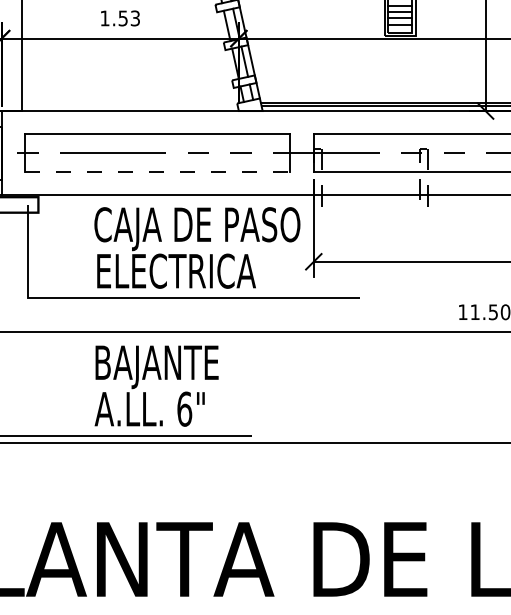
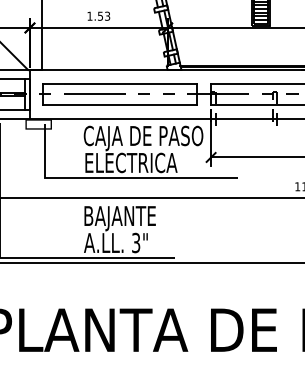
line: (157, 172) -> (120, 105), dashed -> solid
text: (185, 408) -> (136, 242), 6" -> 3"

